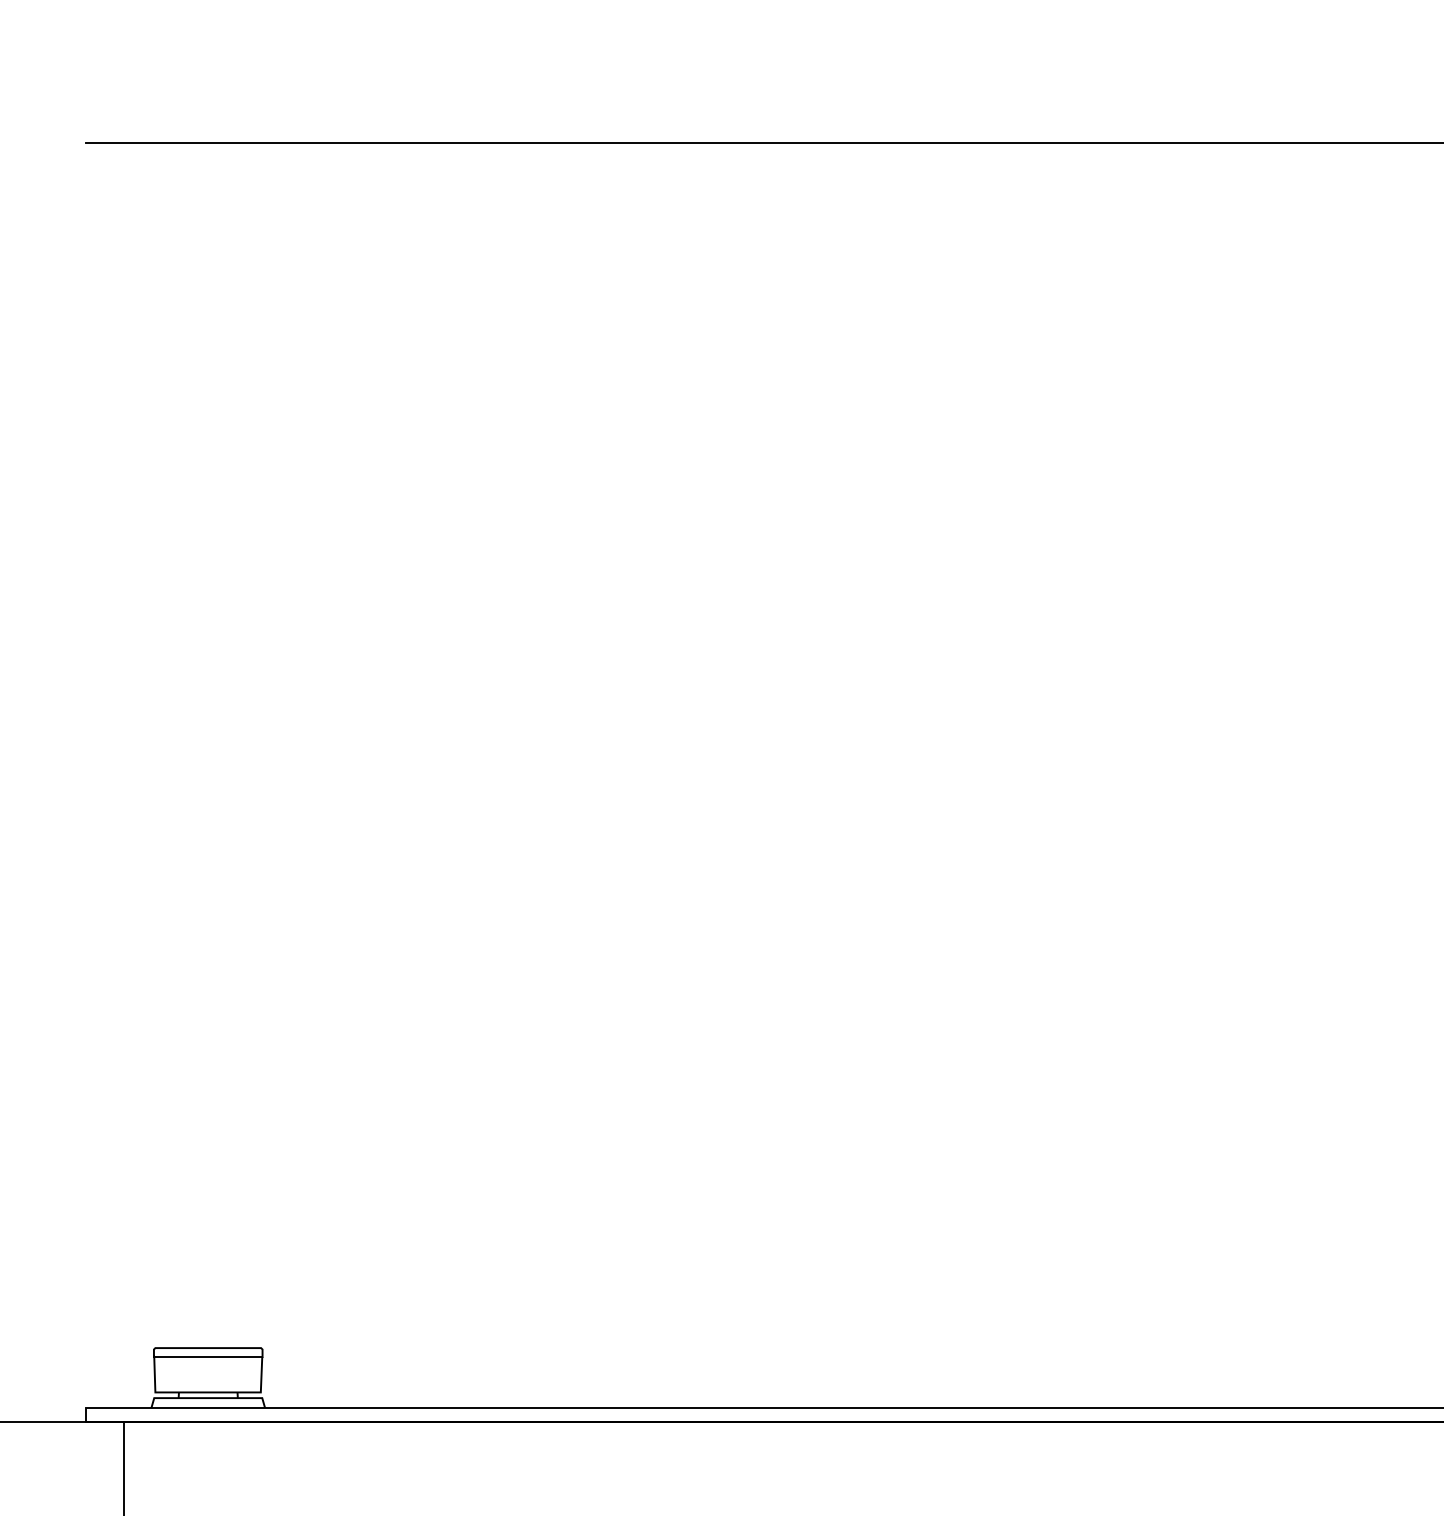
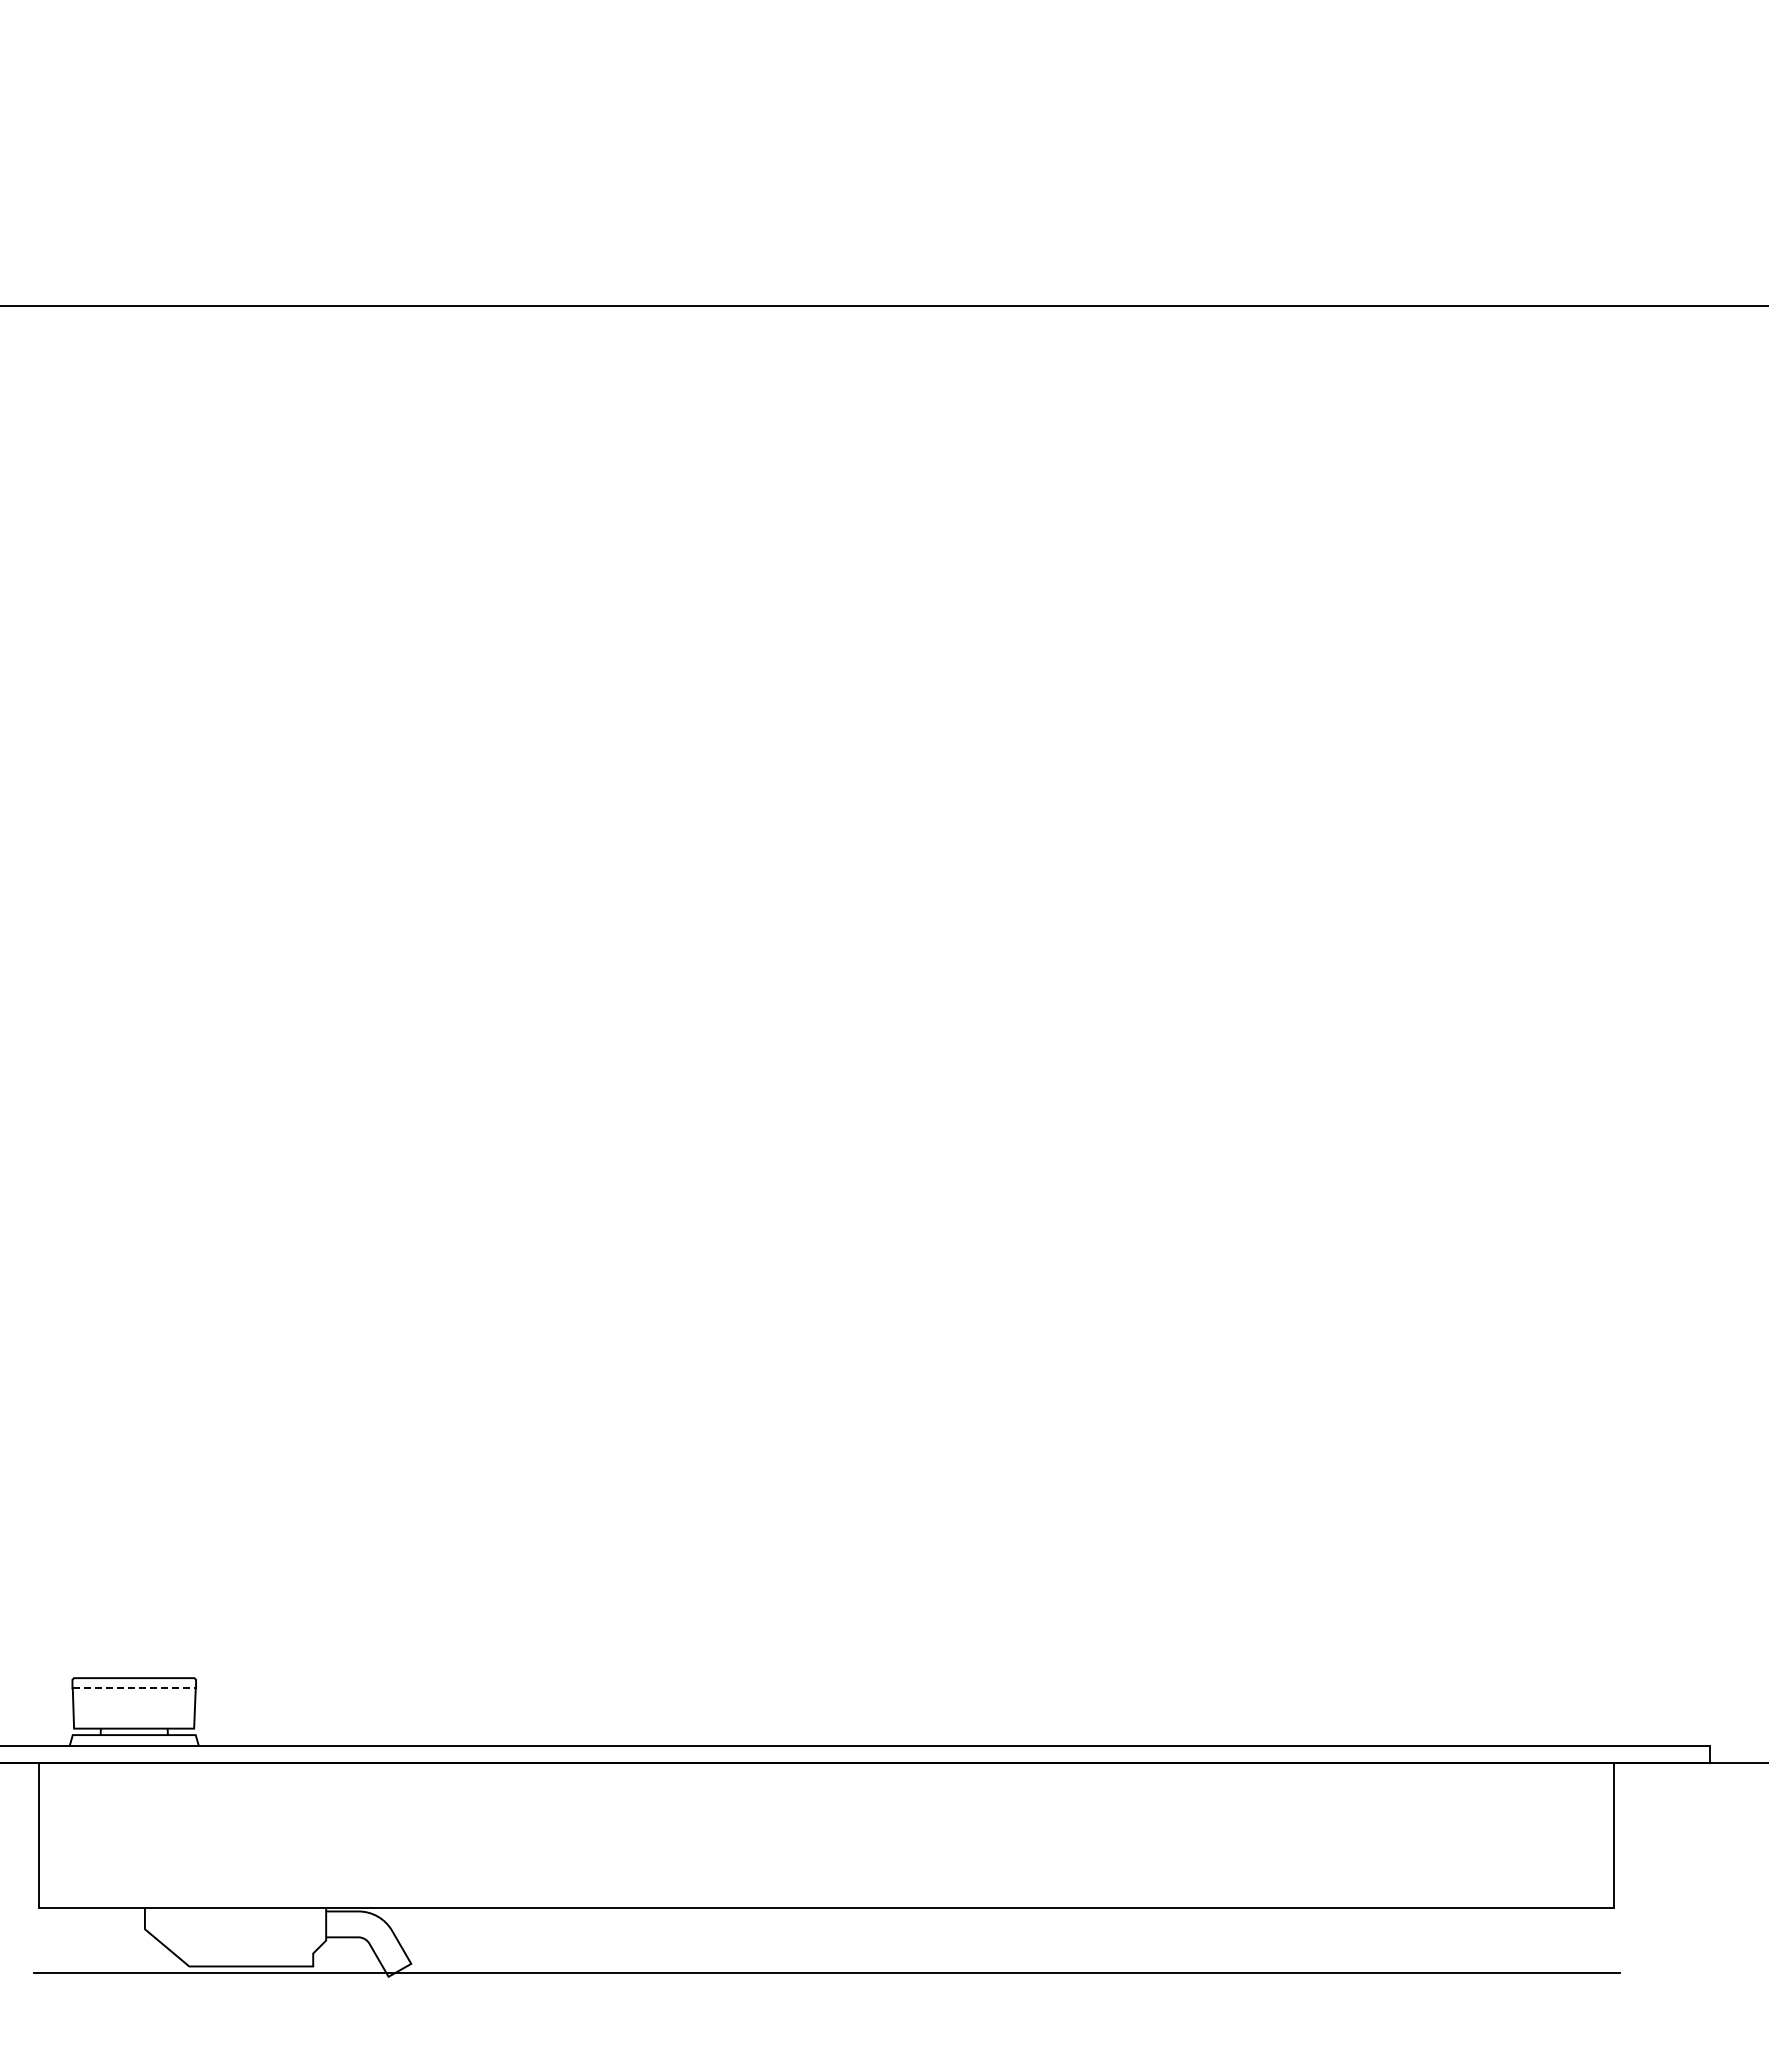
line: (208, 1357) -> (134, 1688), solid -> dashed

